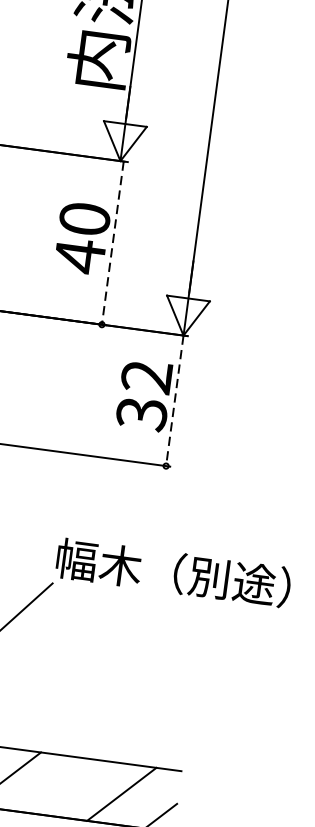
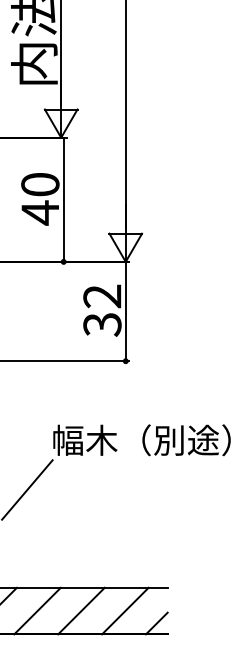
line: (112, 243) -> (63, 200), dashed -> solid
line: (174, 400) -> (125, 311), dashed -> solid
line: (64, 785) -> (81, 610), added

